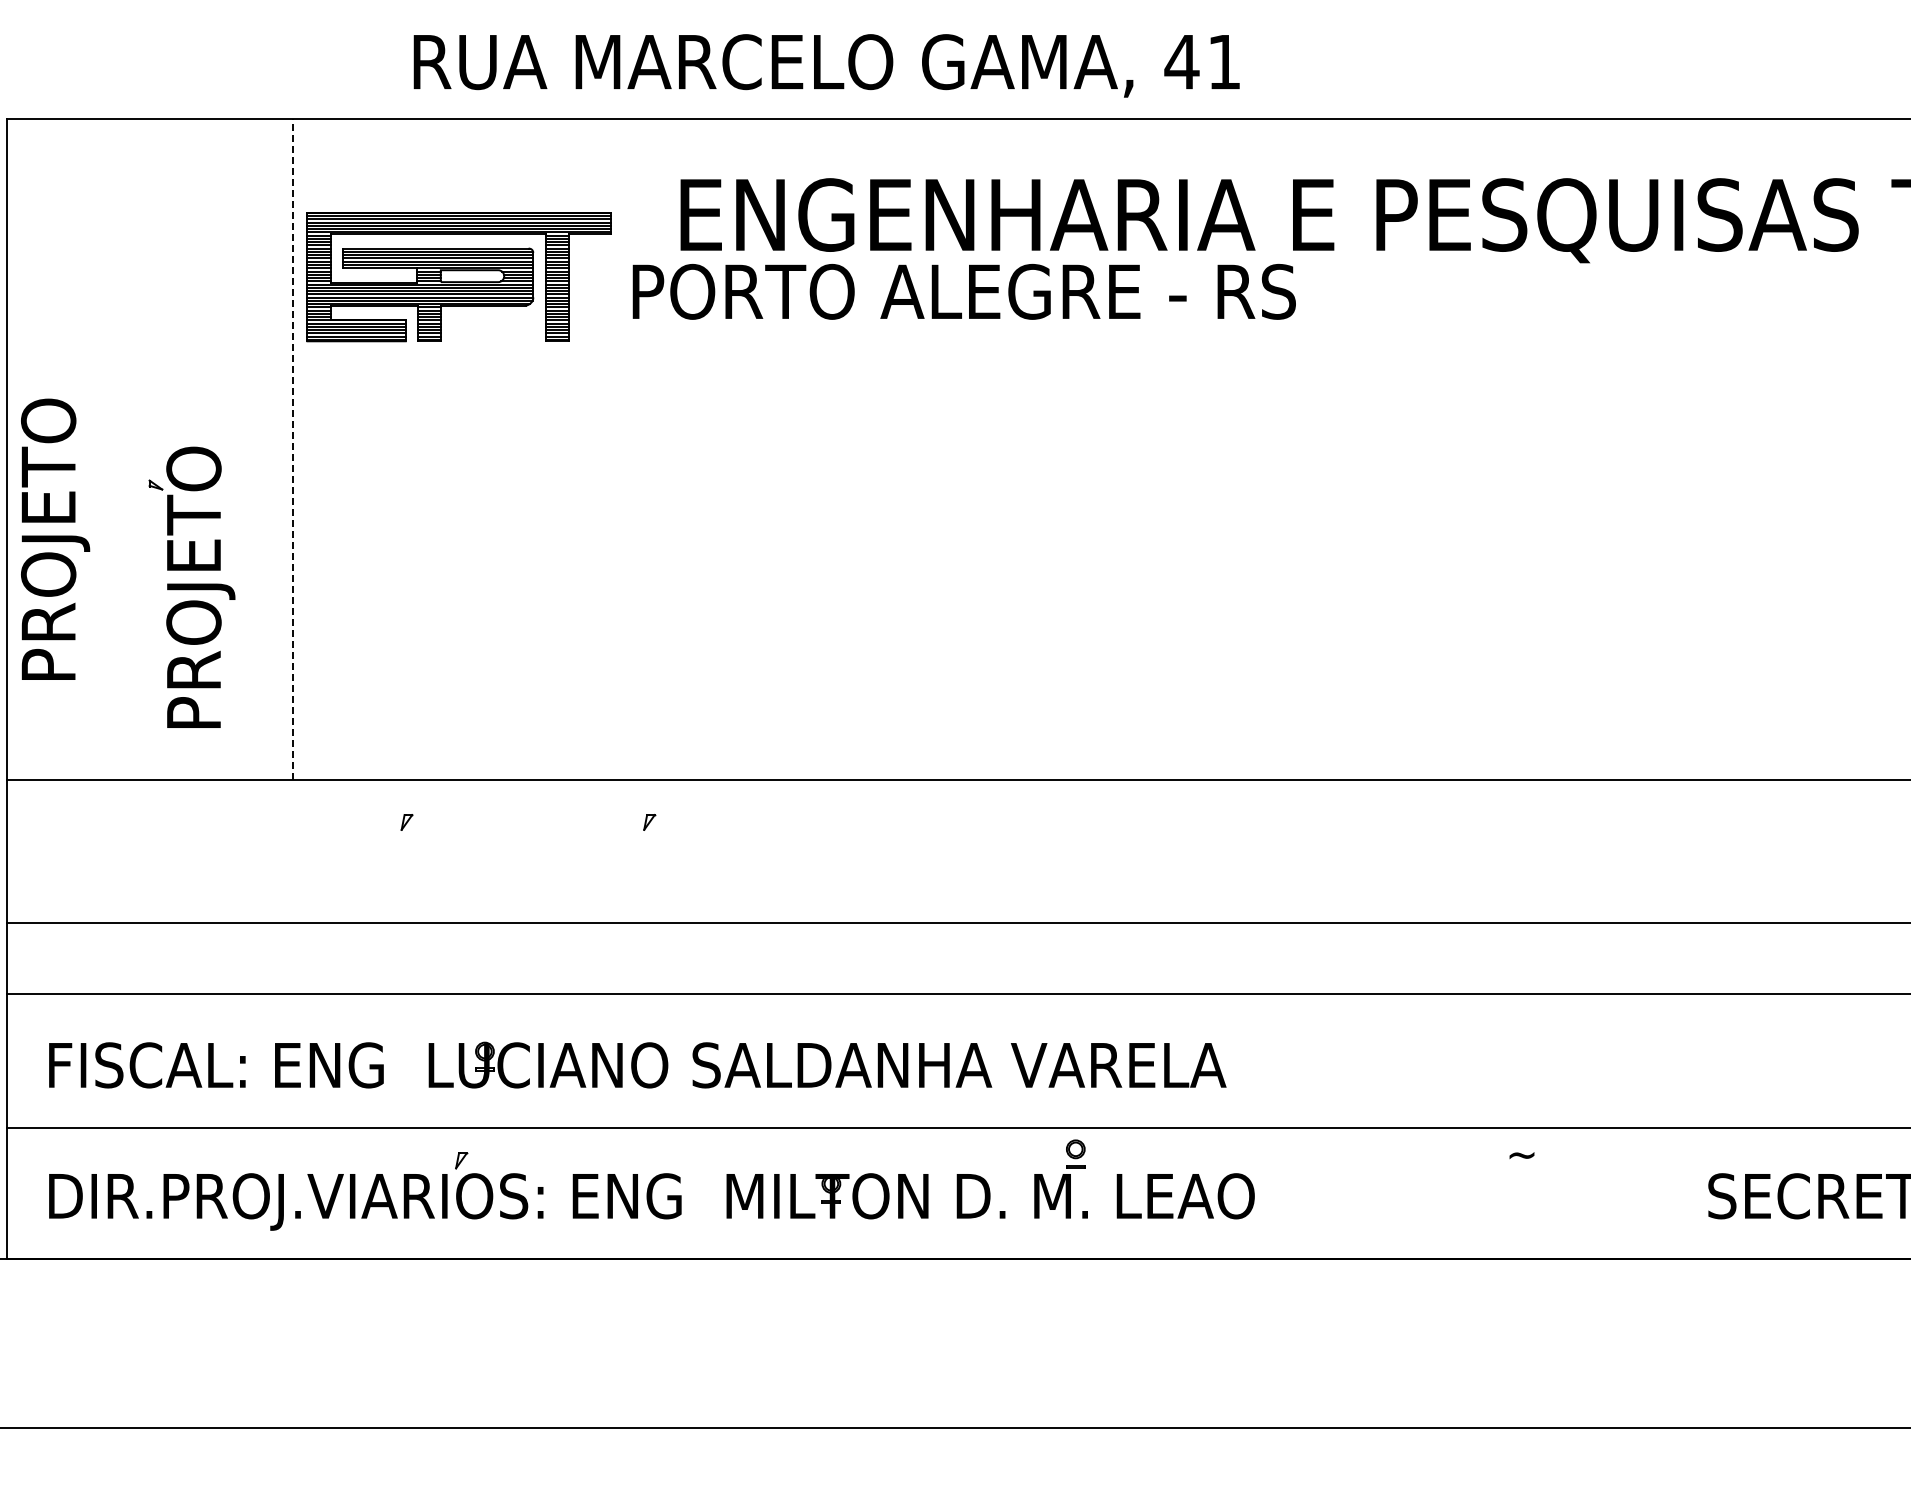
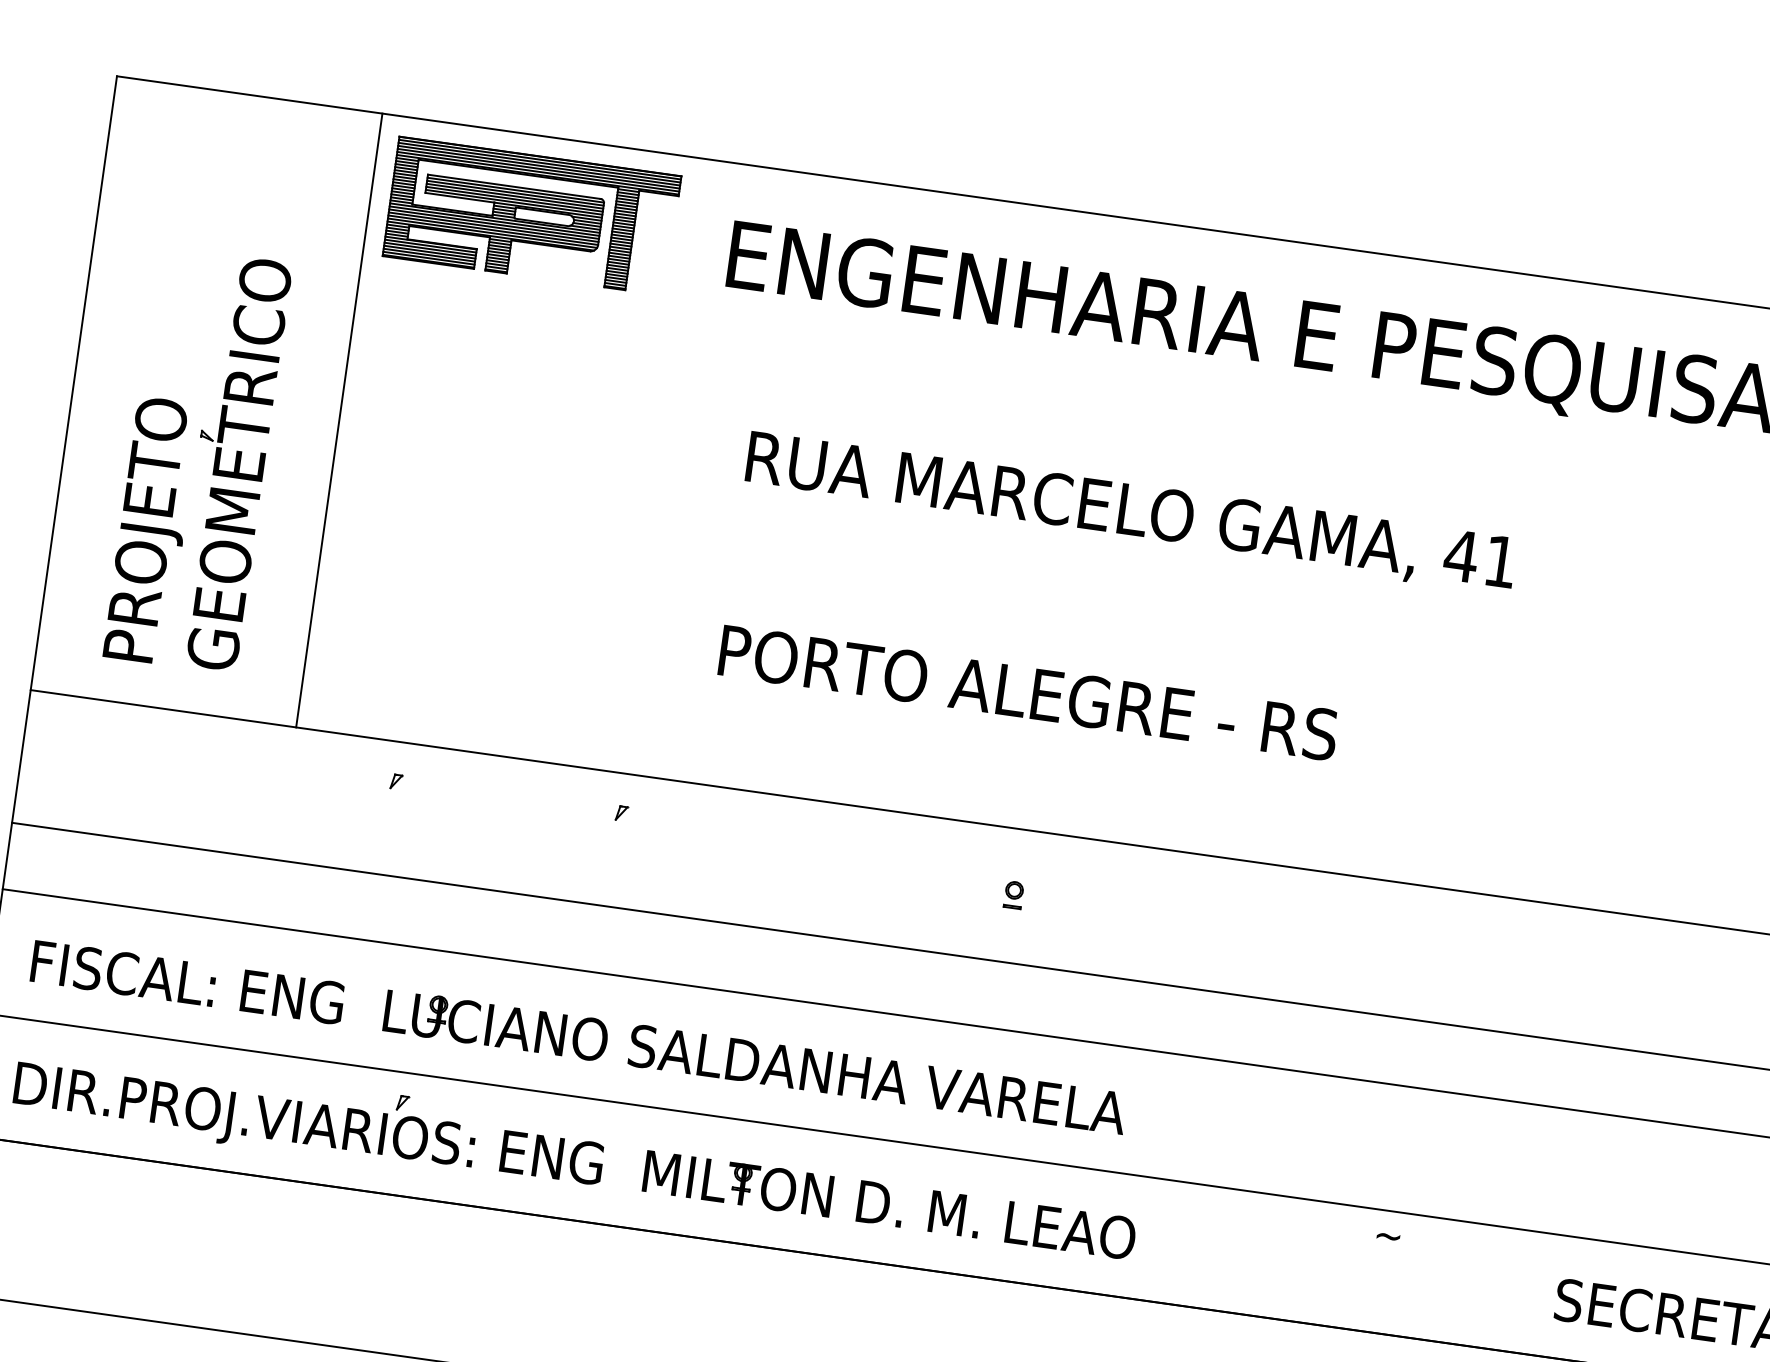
text: (826, 65) -> (1130, 512), moved
part: (458, 277) -> (531, 216), moved
text: (963, 291) -> (1027, 692), moved
line: (293, 448) -> (339, 419), dashed -> solid
text: (200, 510) -> (245, 465), PROJETO -> GEOMETRICO
text: (55, 538) -> (152, 529), moved
part: (1075, 1153) -> (1013, 894), moved

